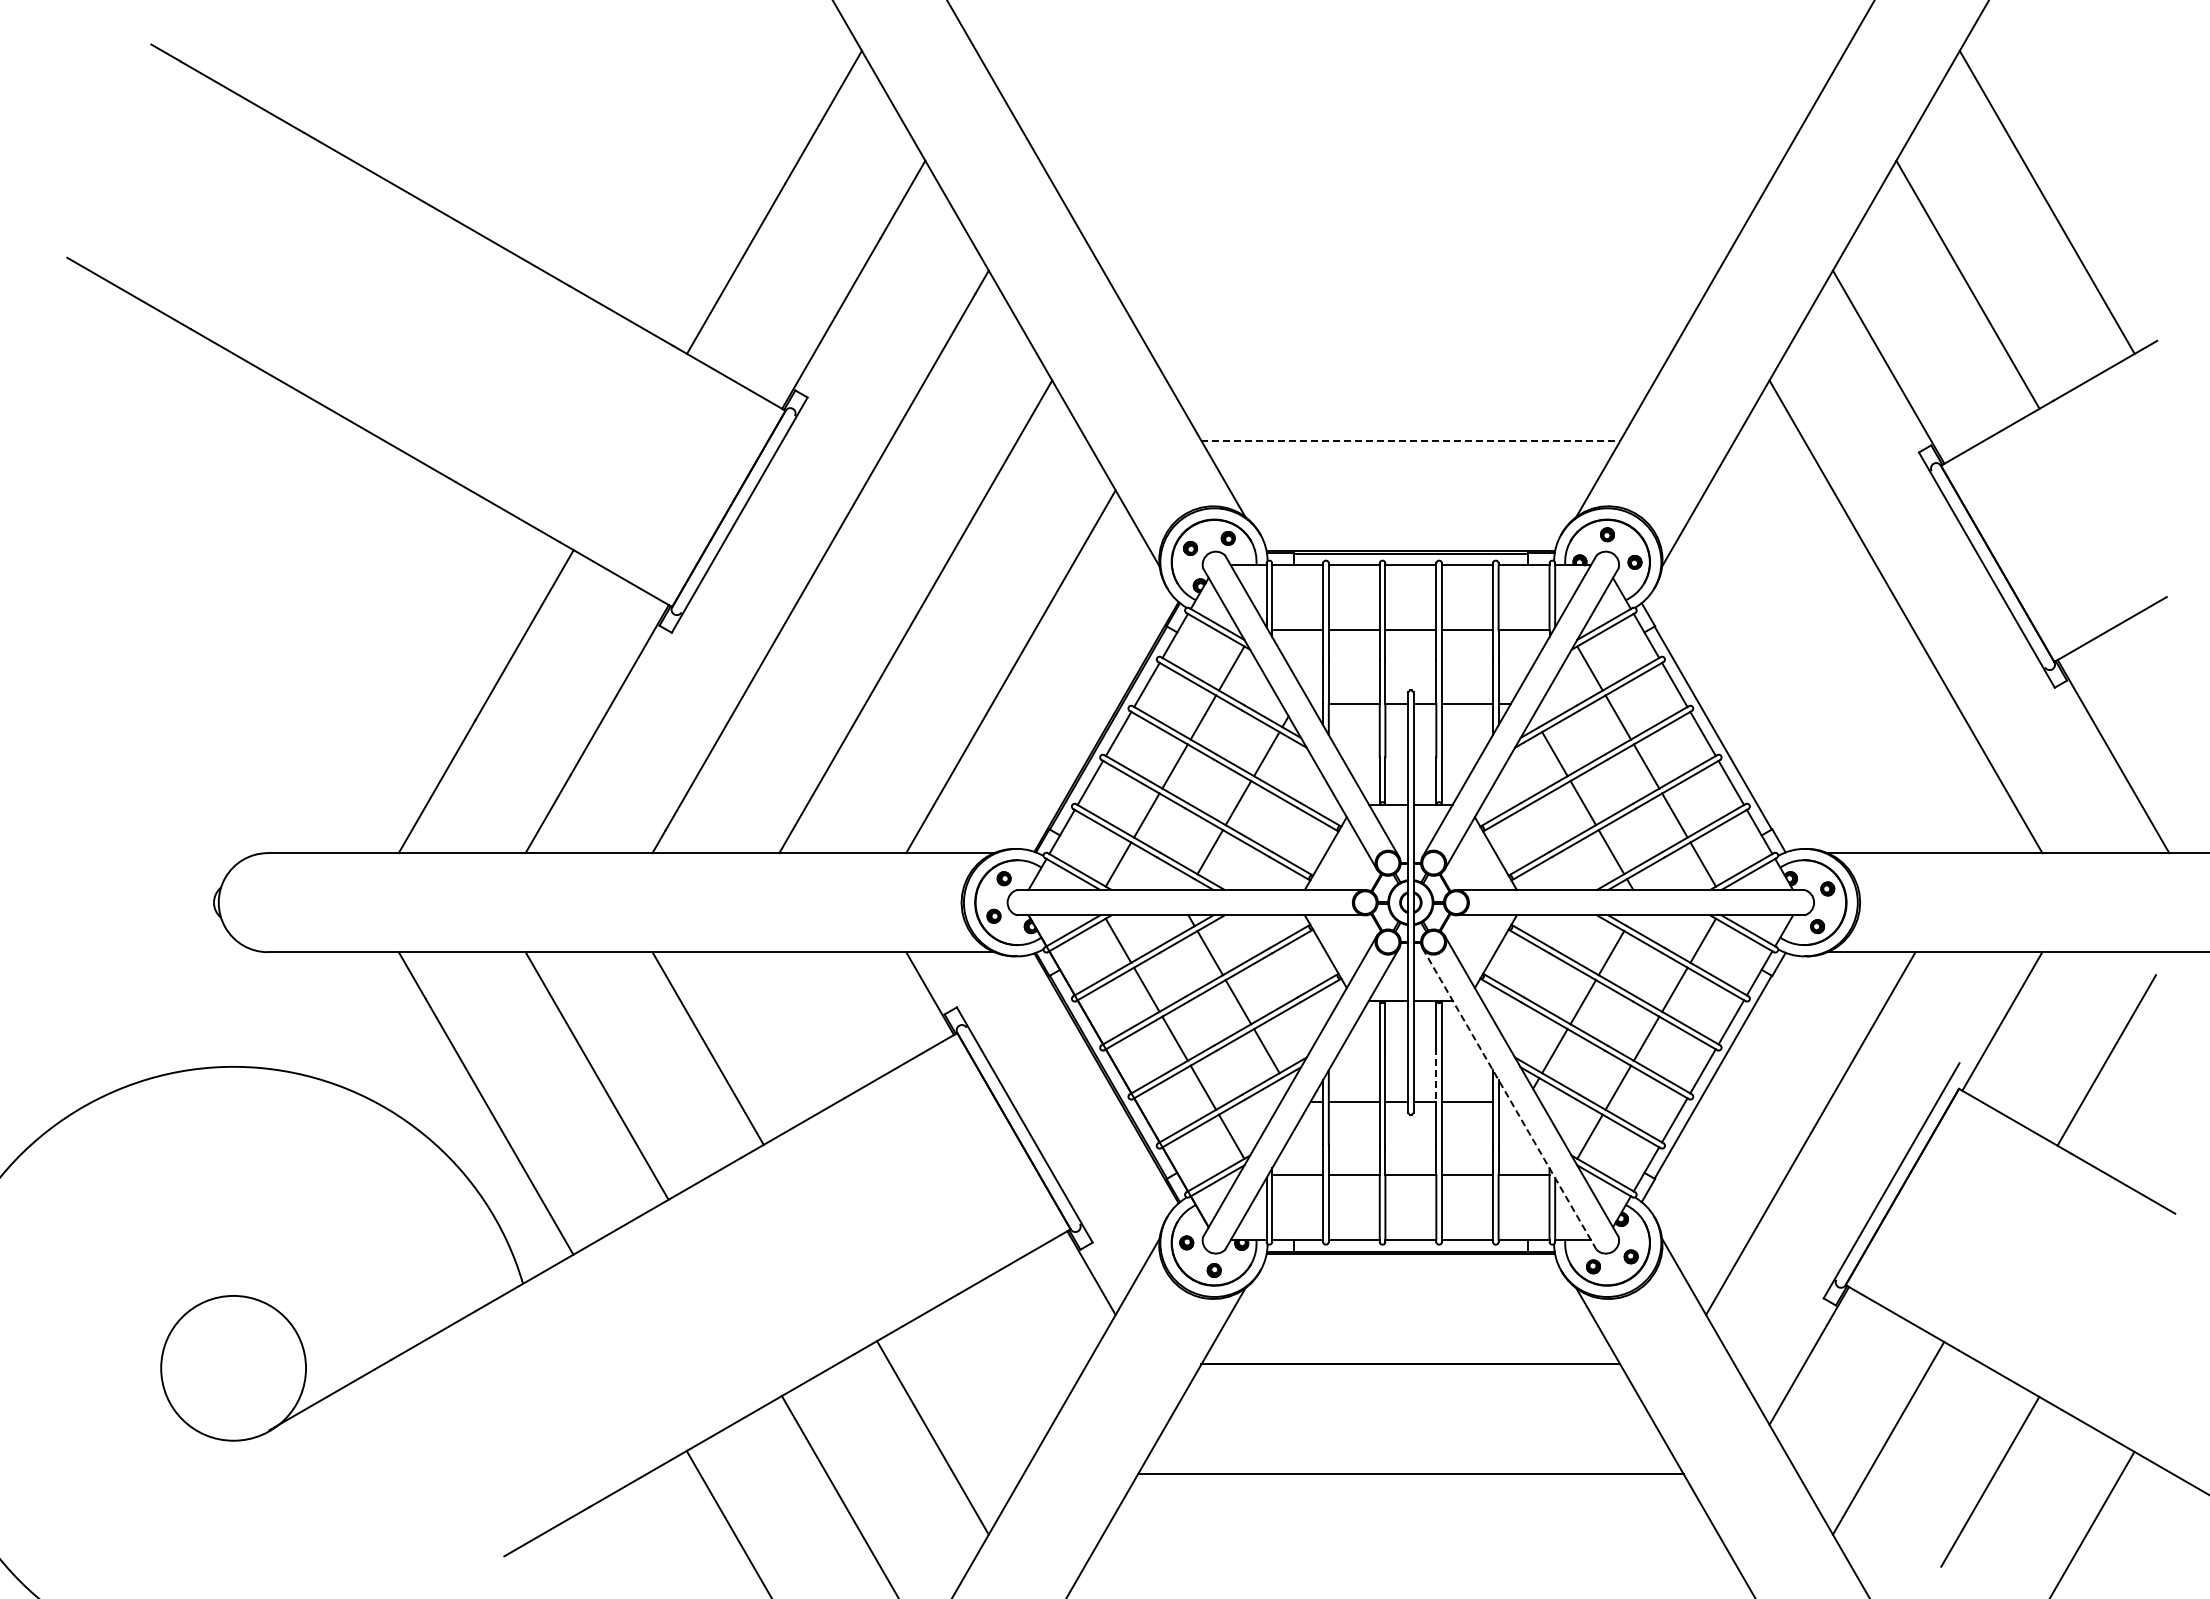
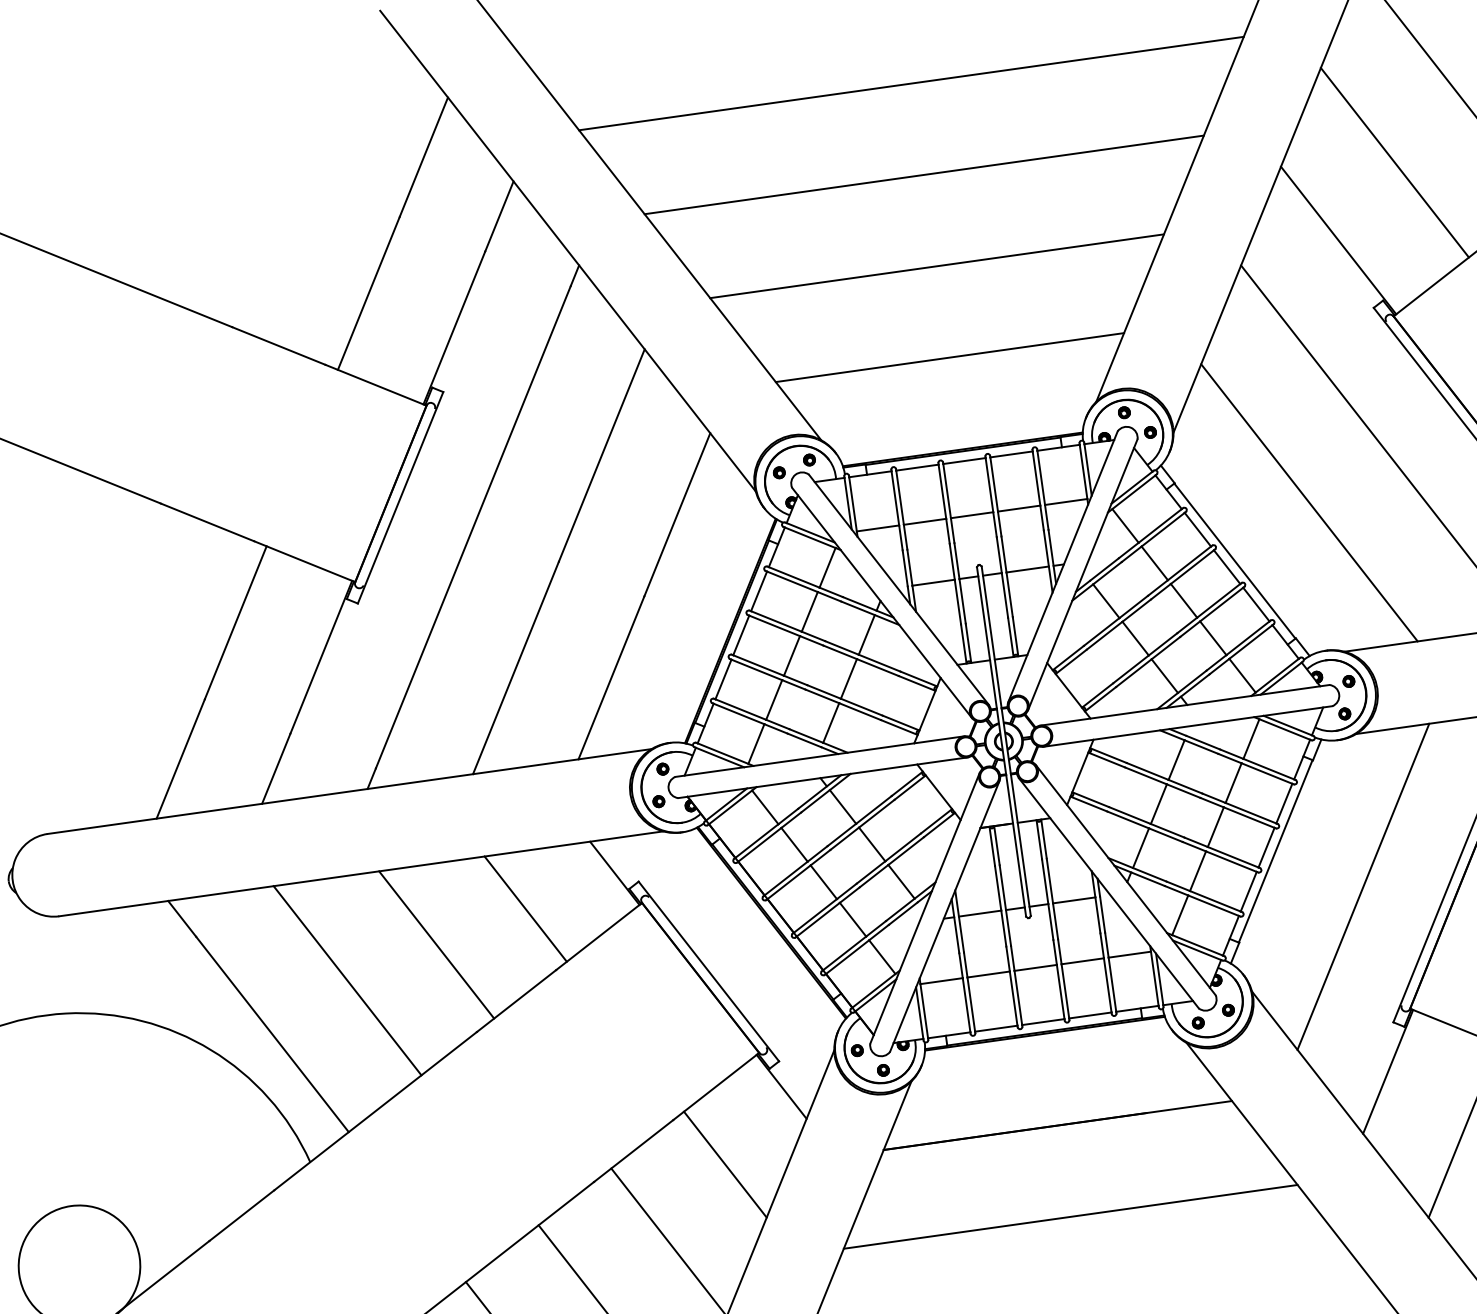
line: (1410, 111) -> (911, 83), added
line: (1410, 221) -> (924, 175), added
line: (1410, 330) -> (936, 265), added
line: (1411, 440) -> (950, 357), dashed -> solid
line: (1810, 671) -> (1309, 502), added
line: (818, 1020) -> (525, 908), added
line: (1436, 1074) -> (1045, 881), dashed -> solid
line: (1509, 1099) -> (1108, 893), dashed -> solid
line: (1012, 1355) -> (725, 1164), added

